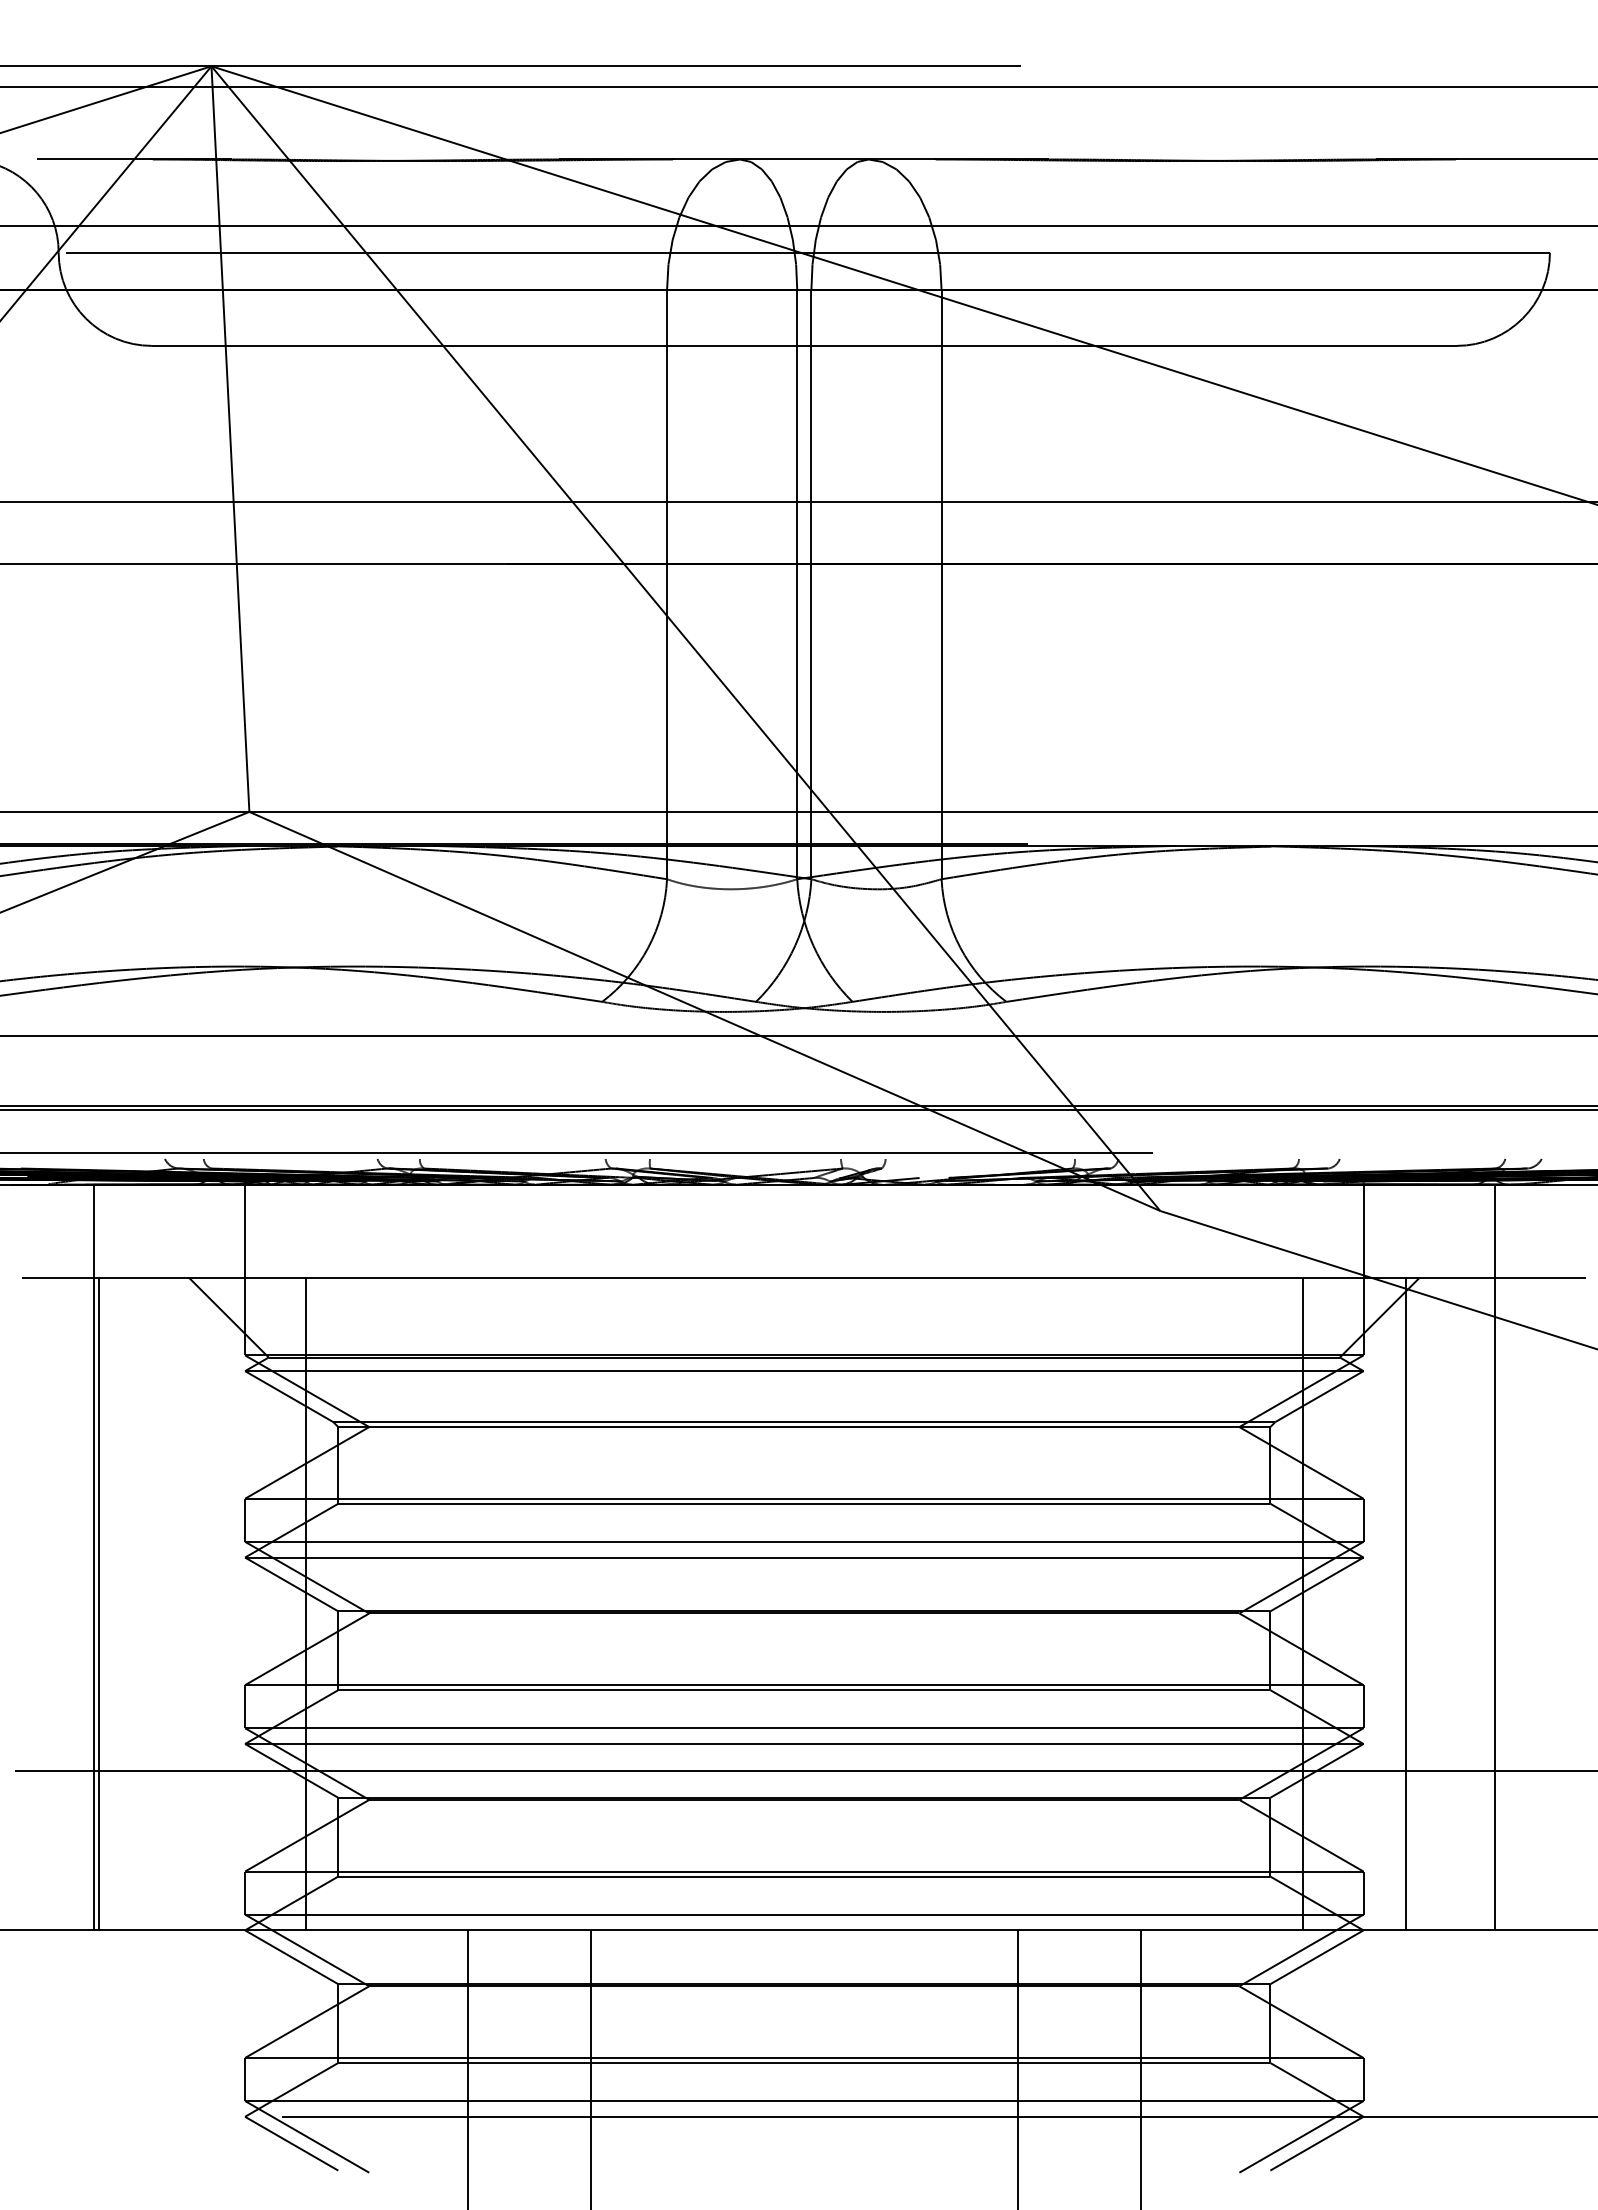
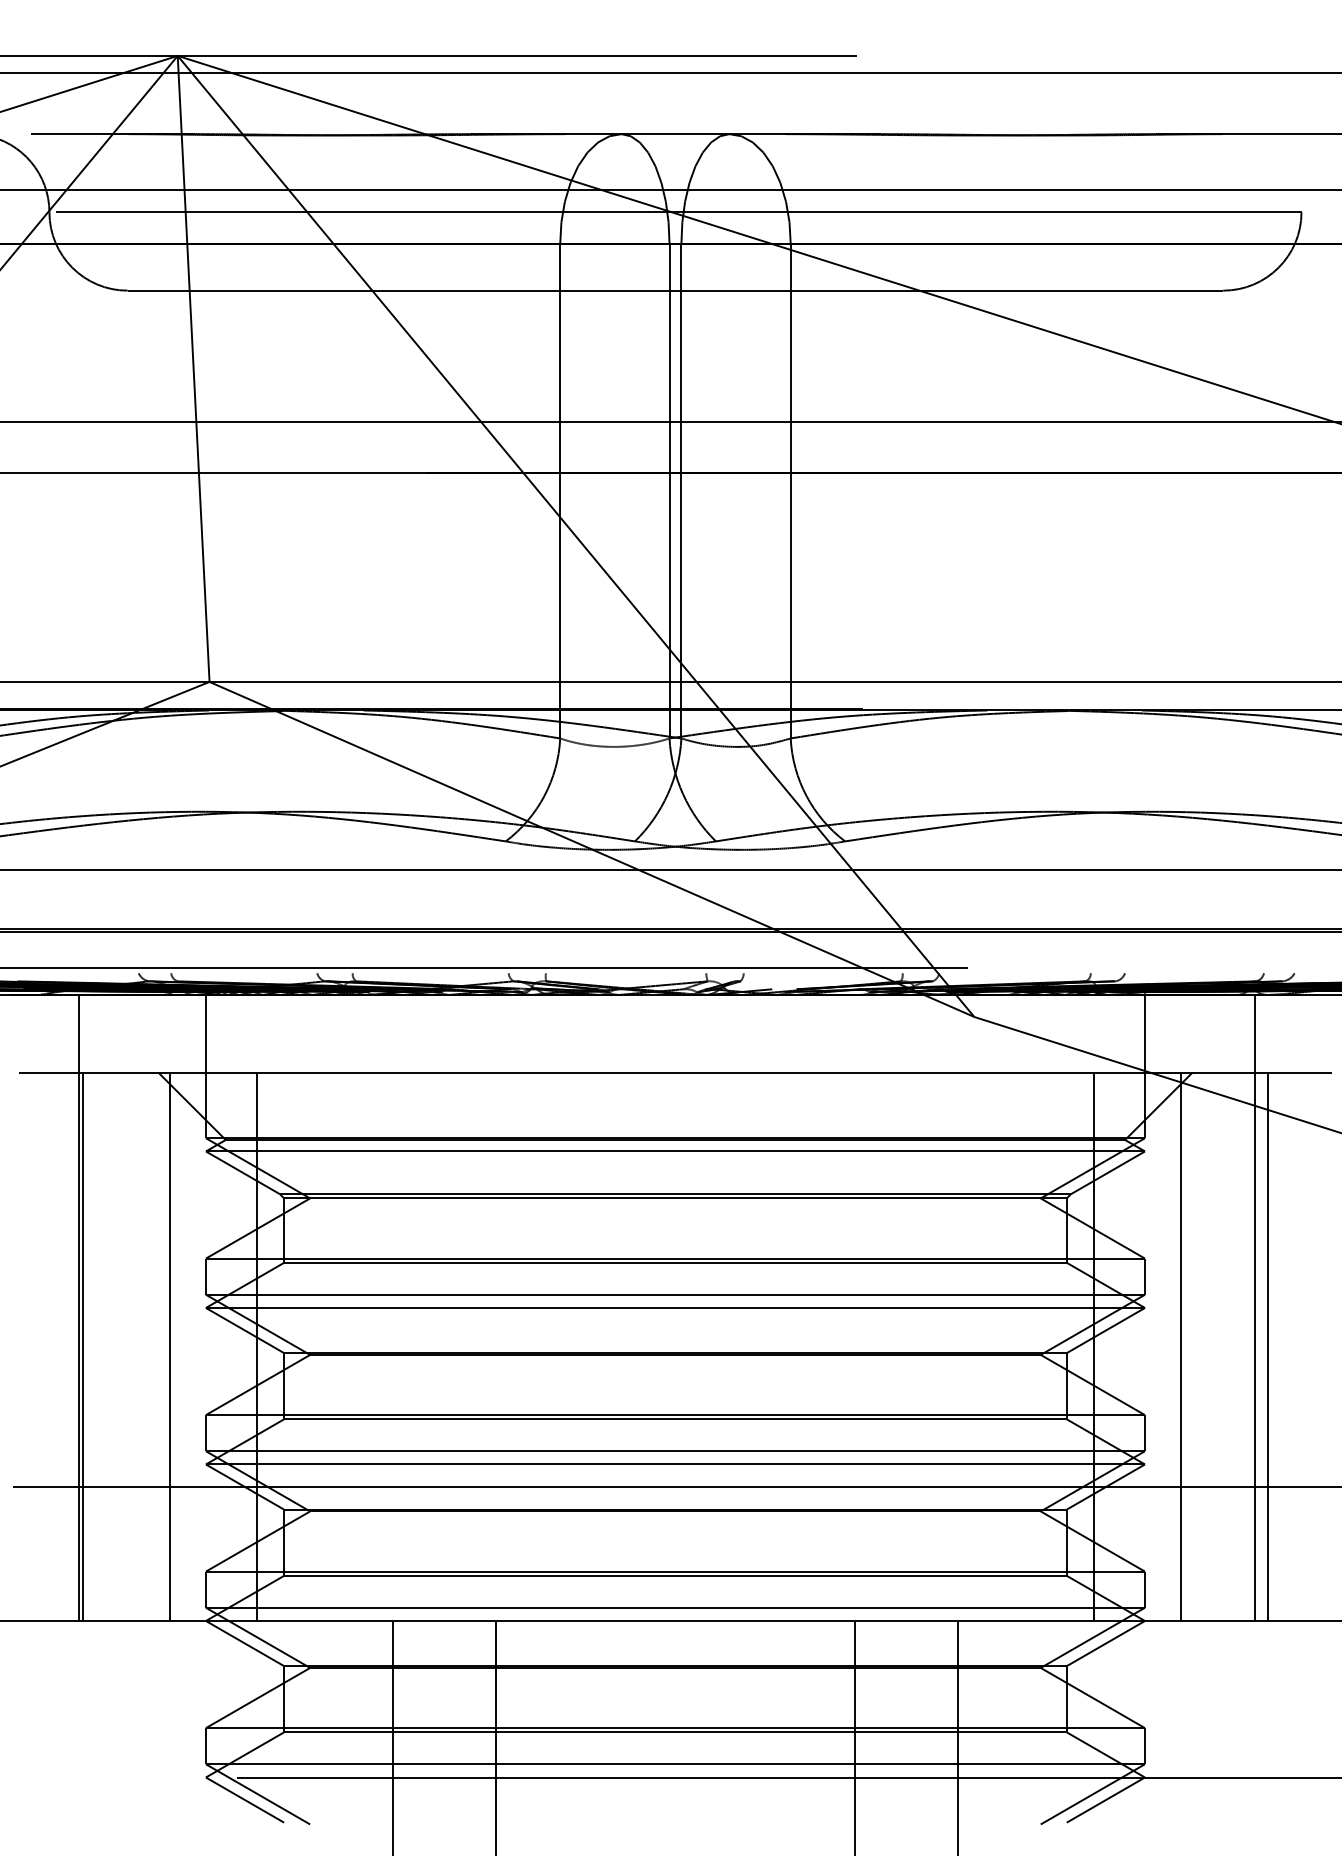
line: (202, 1603) -> (170, 1346), added
line: (1509, 1603) -> (1267, 1346), added

